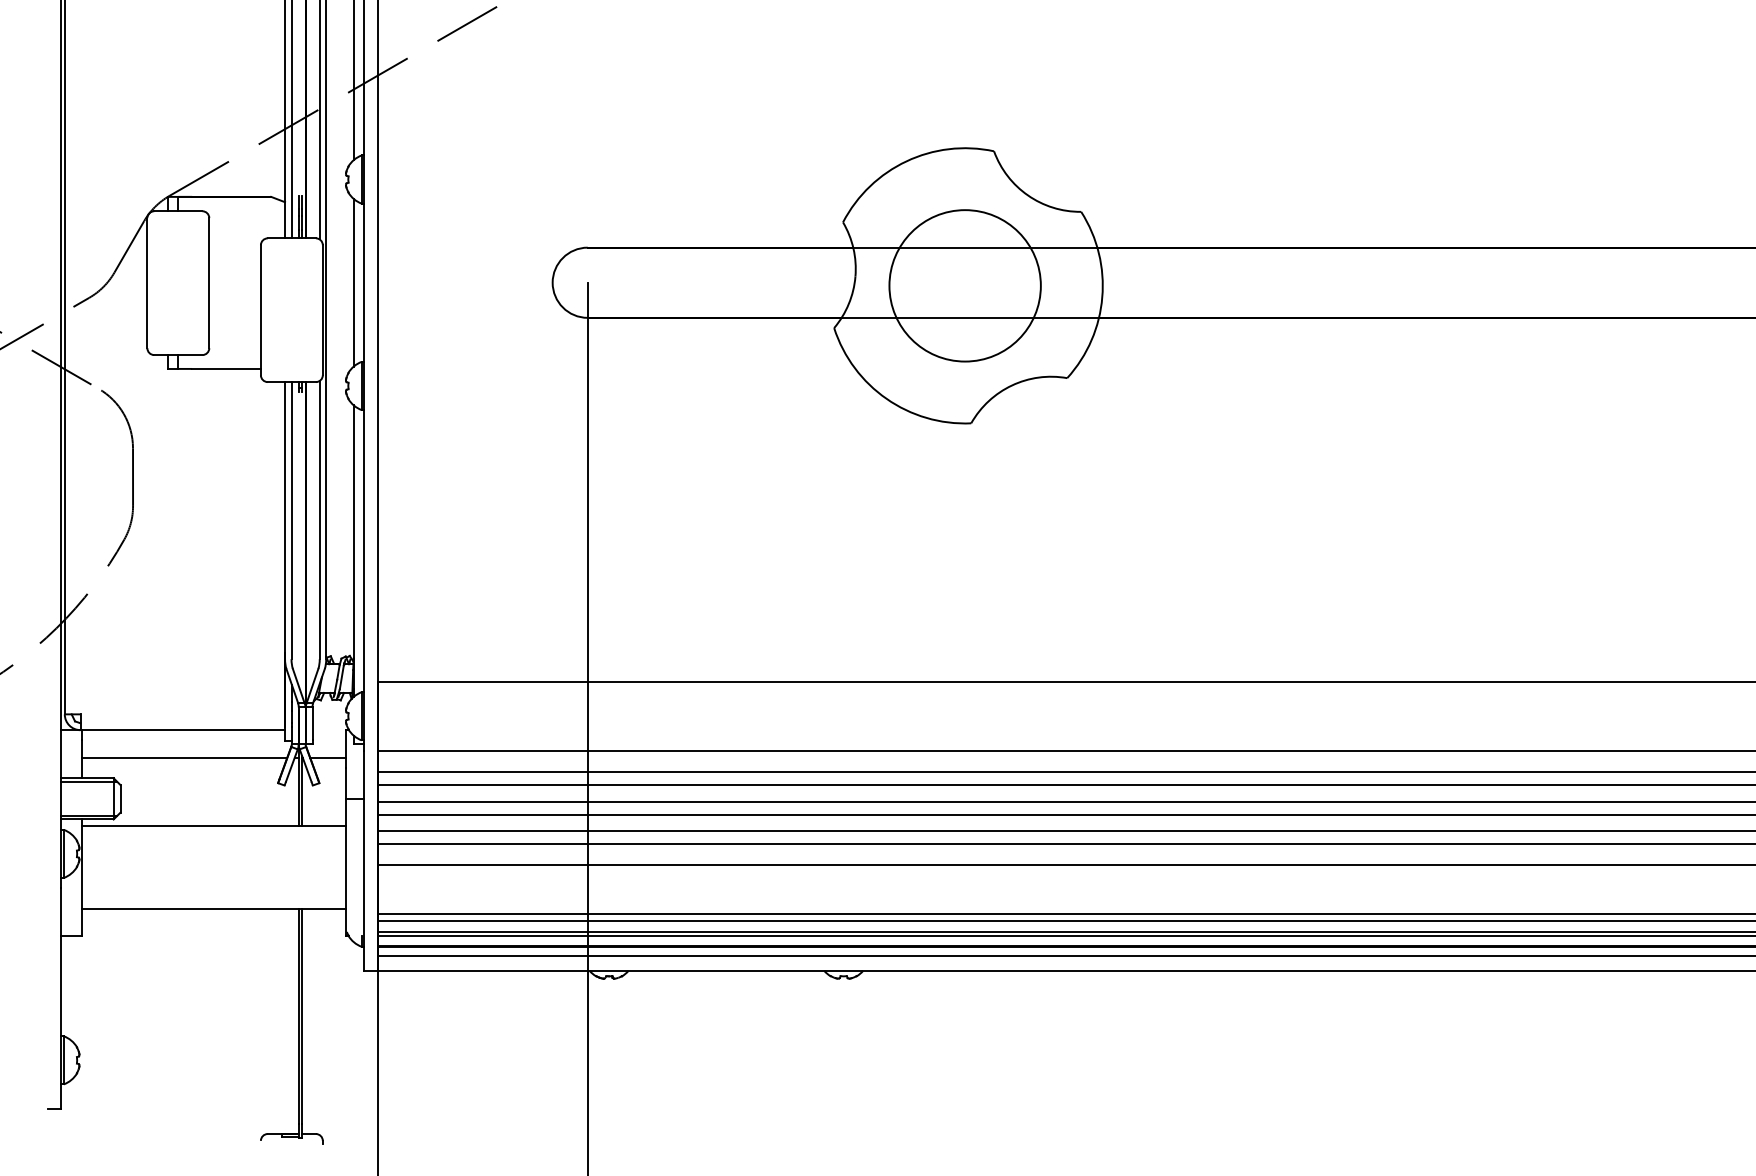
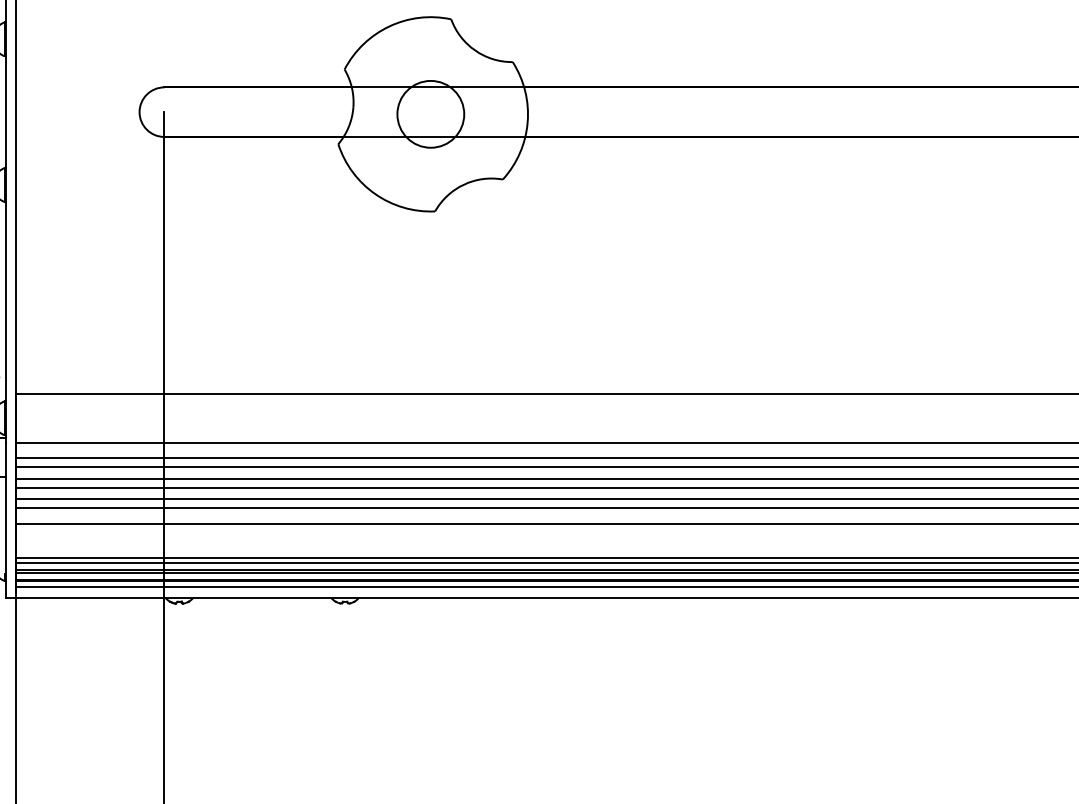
circle: (964, 285) -> (430, 114), size x0.62

